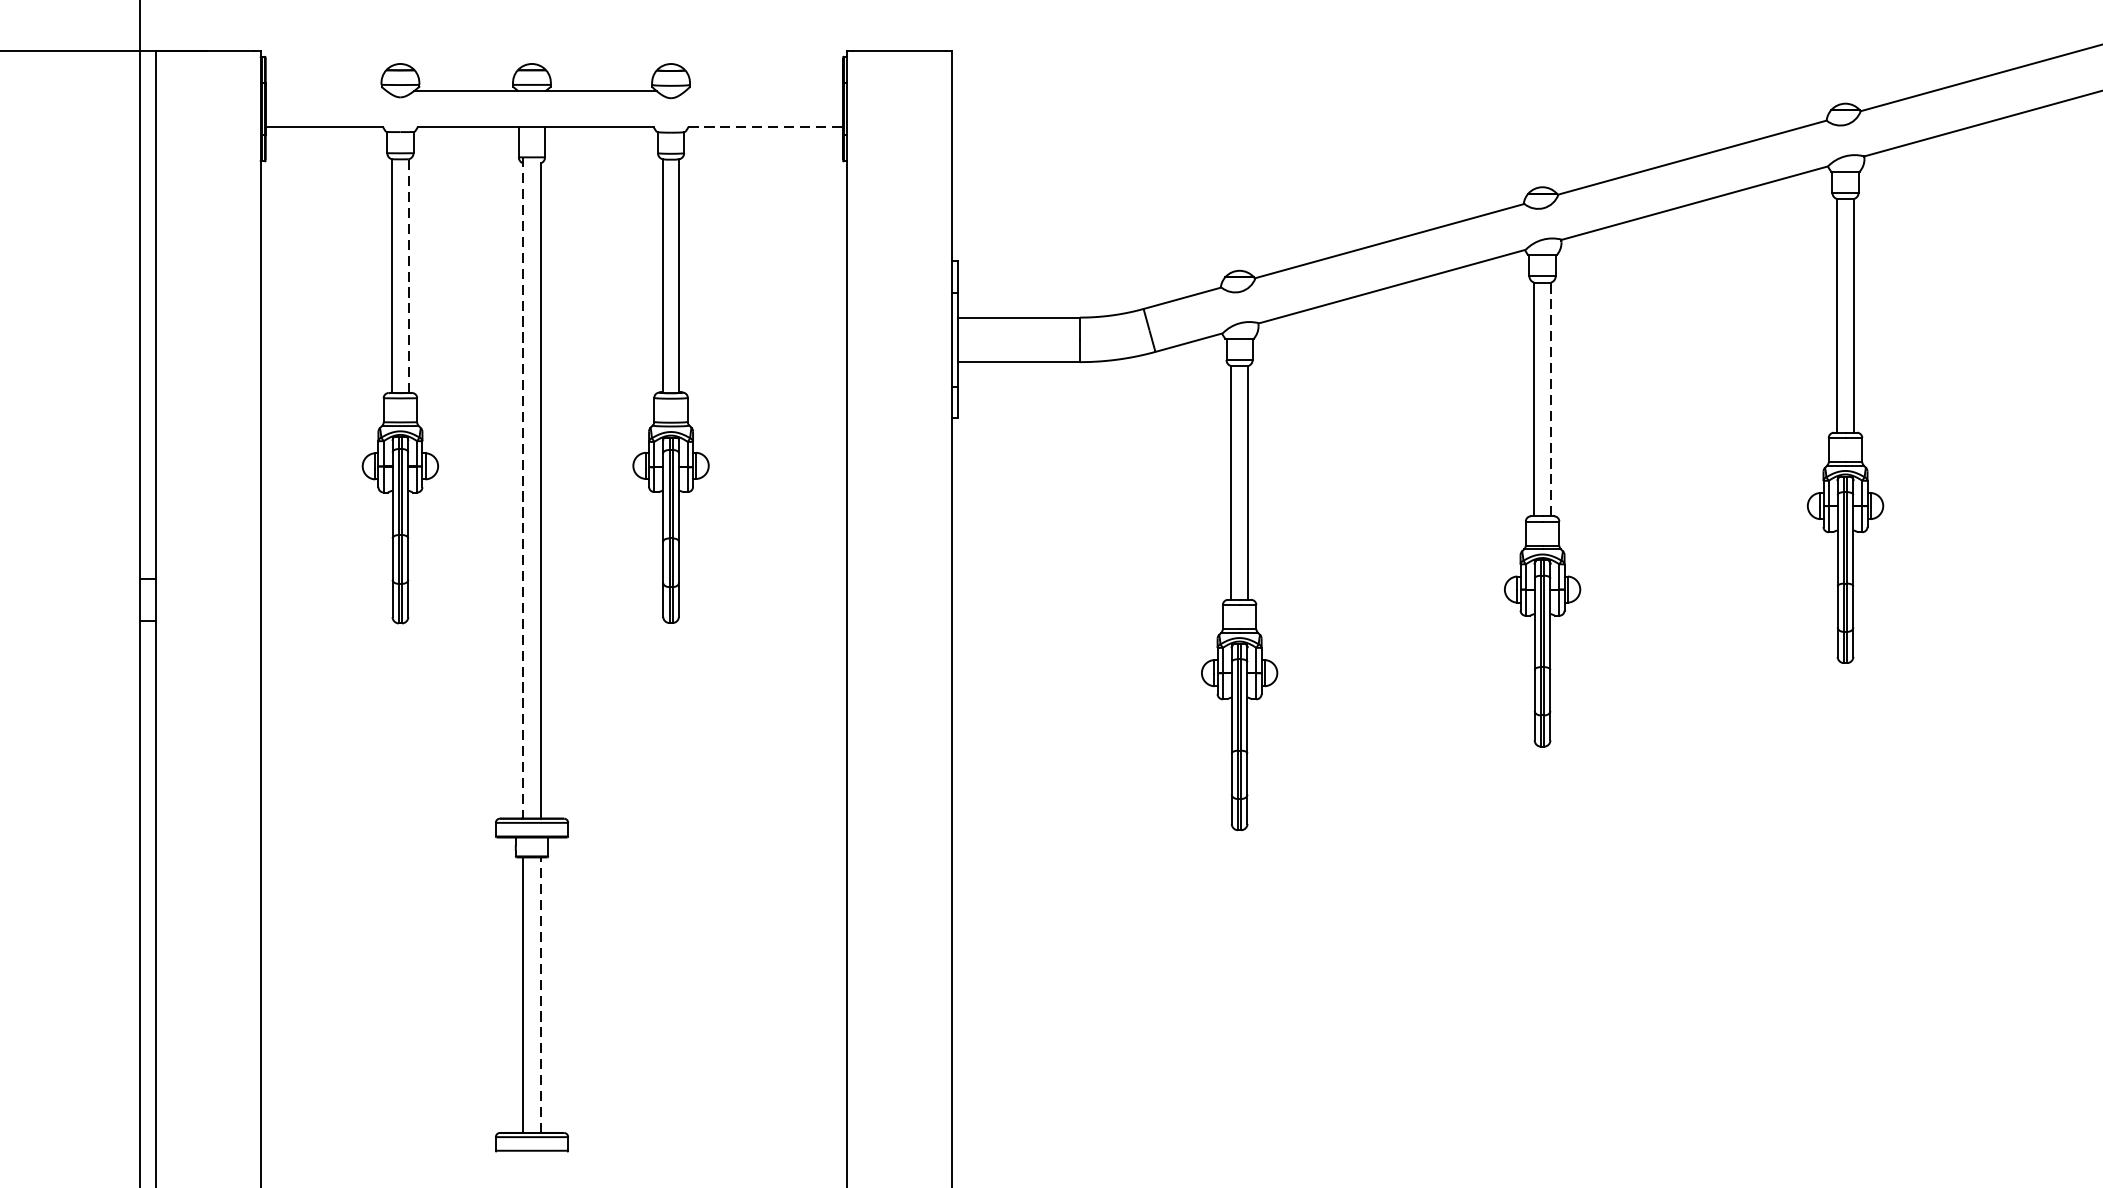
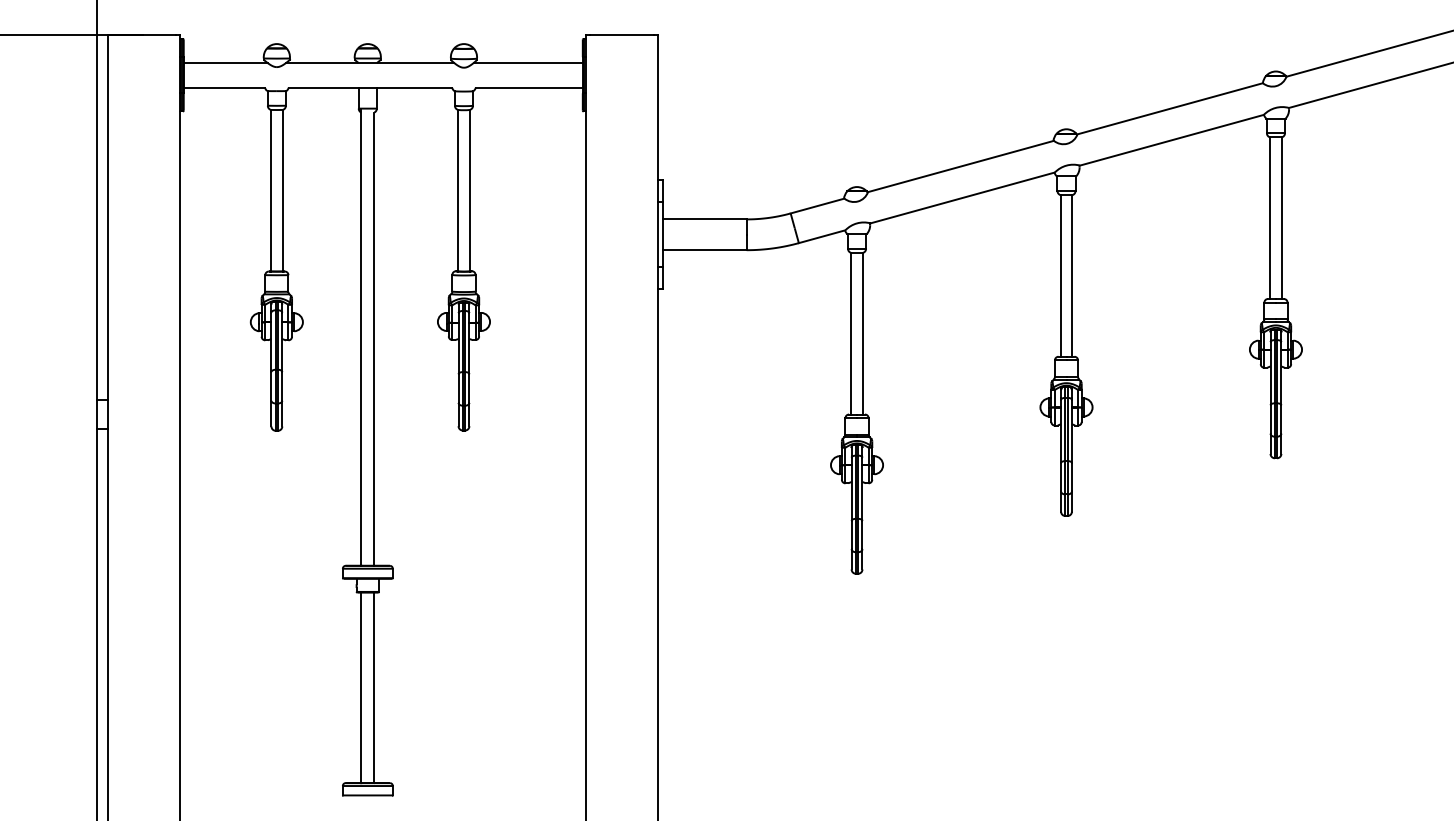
line: (326, 90) -> (225, 62), added
line: (762, 90) -> (527, 62), added
line: (765, 126) -> (529, 87), dashed -> solid
line: (408, 275) -> (282, 190), dashed -> solid
line: (1551, 398) -> (1072, 275), dashed -> solid
line: (522, 488) -> (361, 337), dashed -> solid
line: (541, 994) -> (374, 687), dashed -> solid

